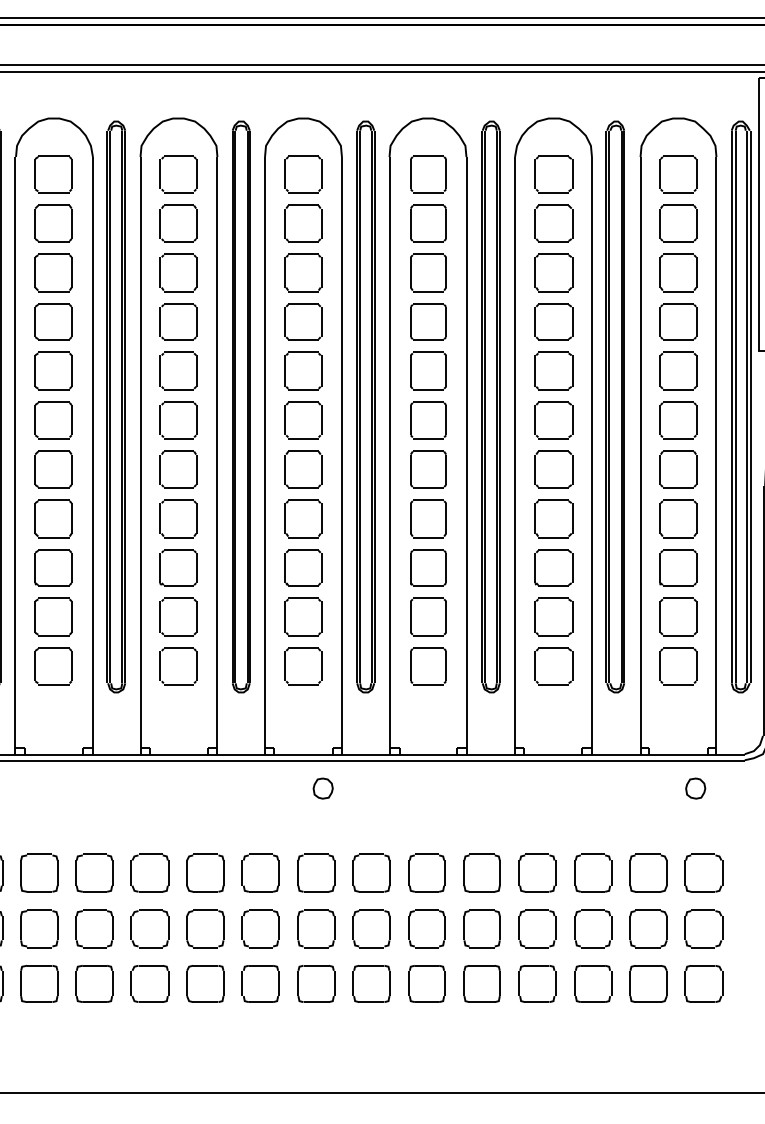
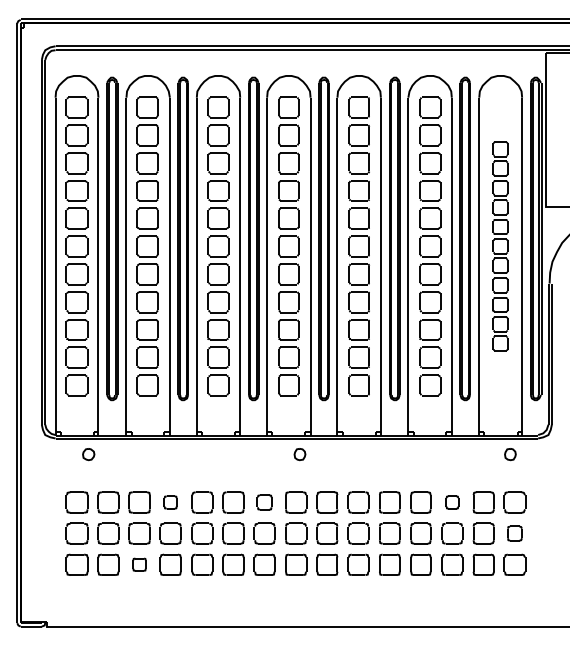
part: (678, 420) -> (500, 246), size x0.7
part: (93, 873) -> (170, 502), size x0.6
part: (260, 873) -> (264, 502), size x0.7
part: (593, 873) -> (452, 502), size x0.6
part: (702, 928) -> (514, 533), size x0.7
part: (39, 983) -> (139, 564), size x0.6

